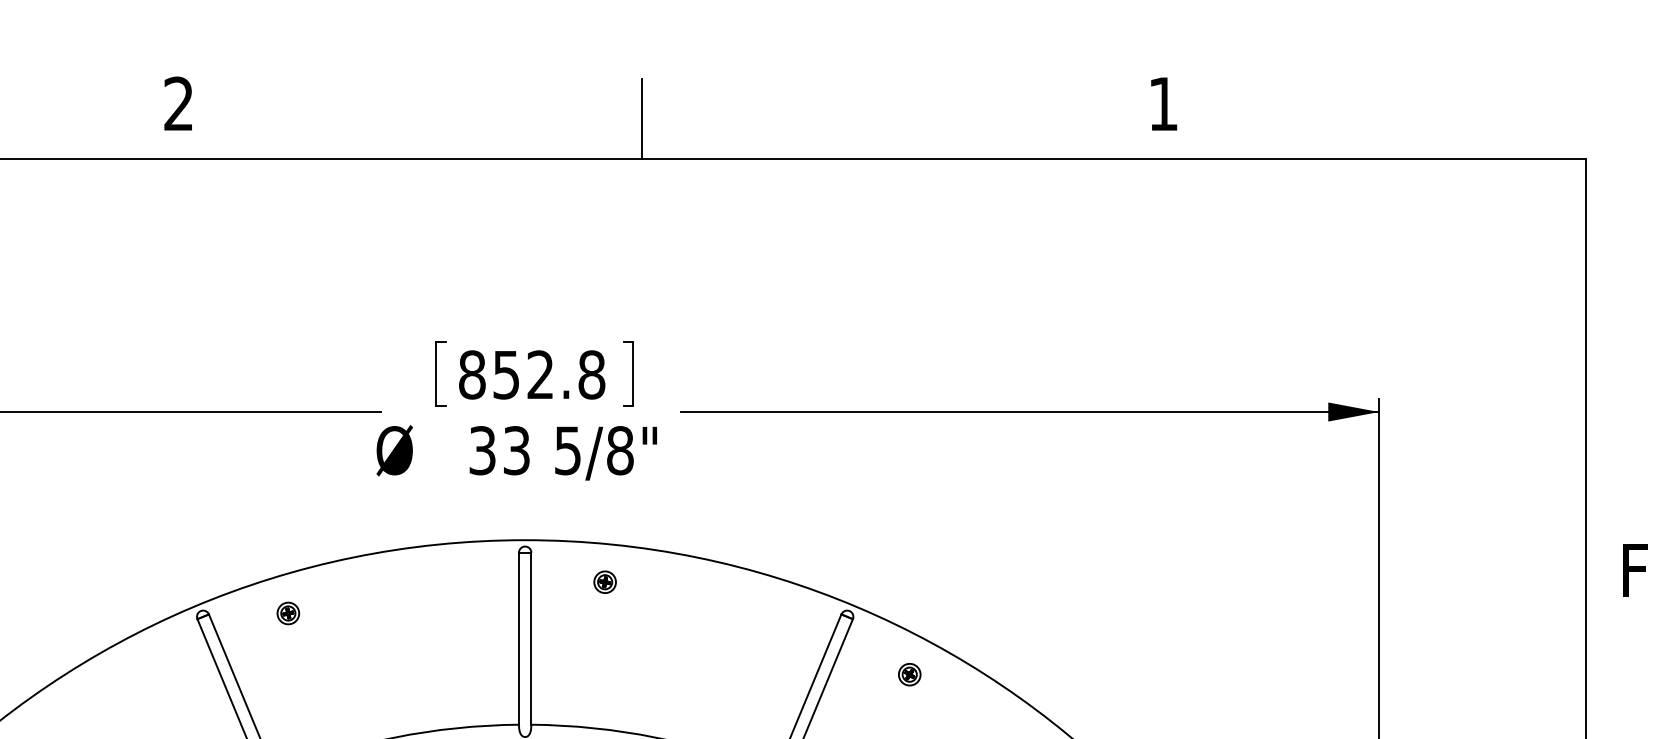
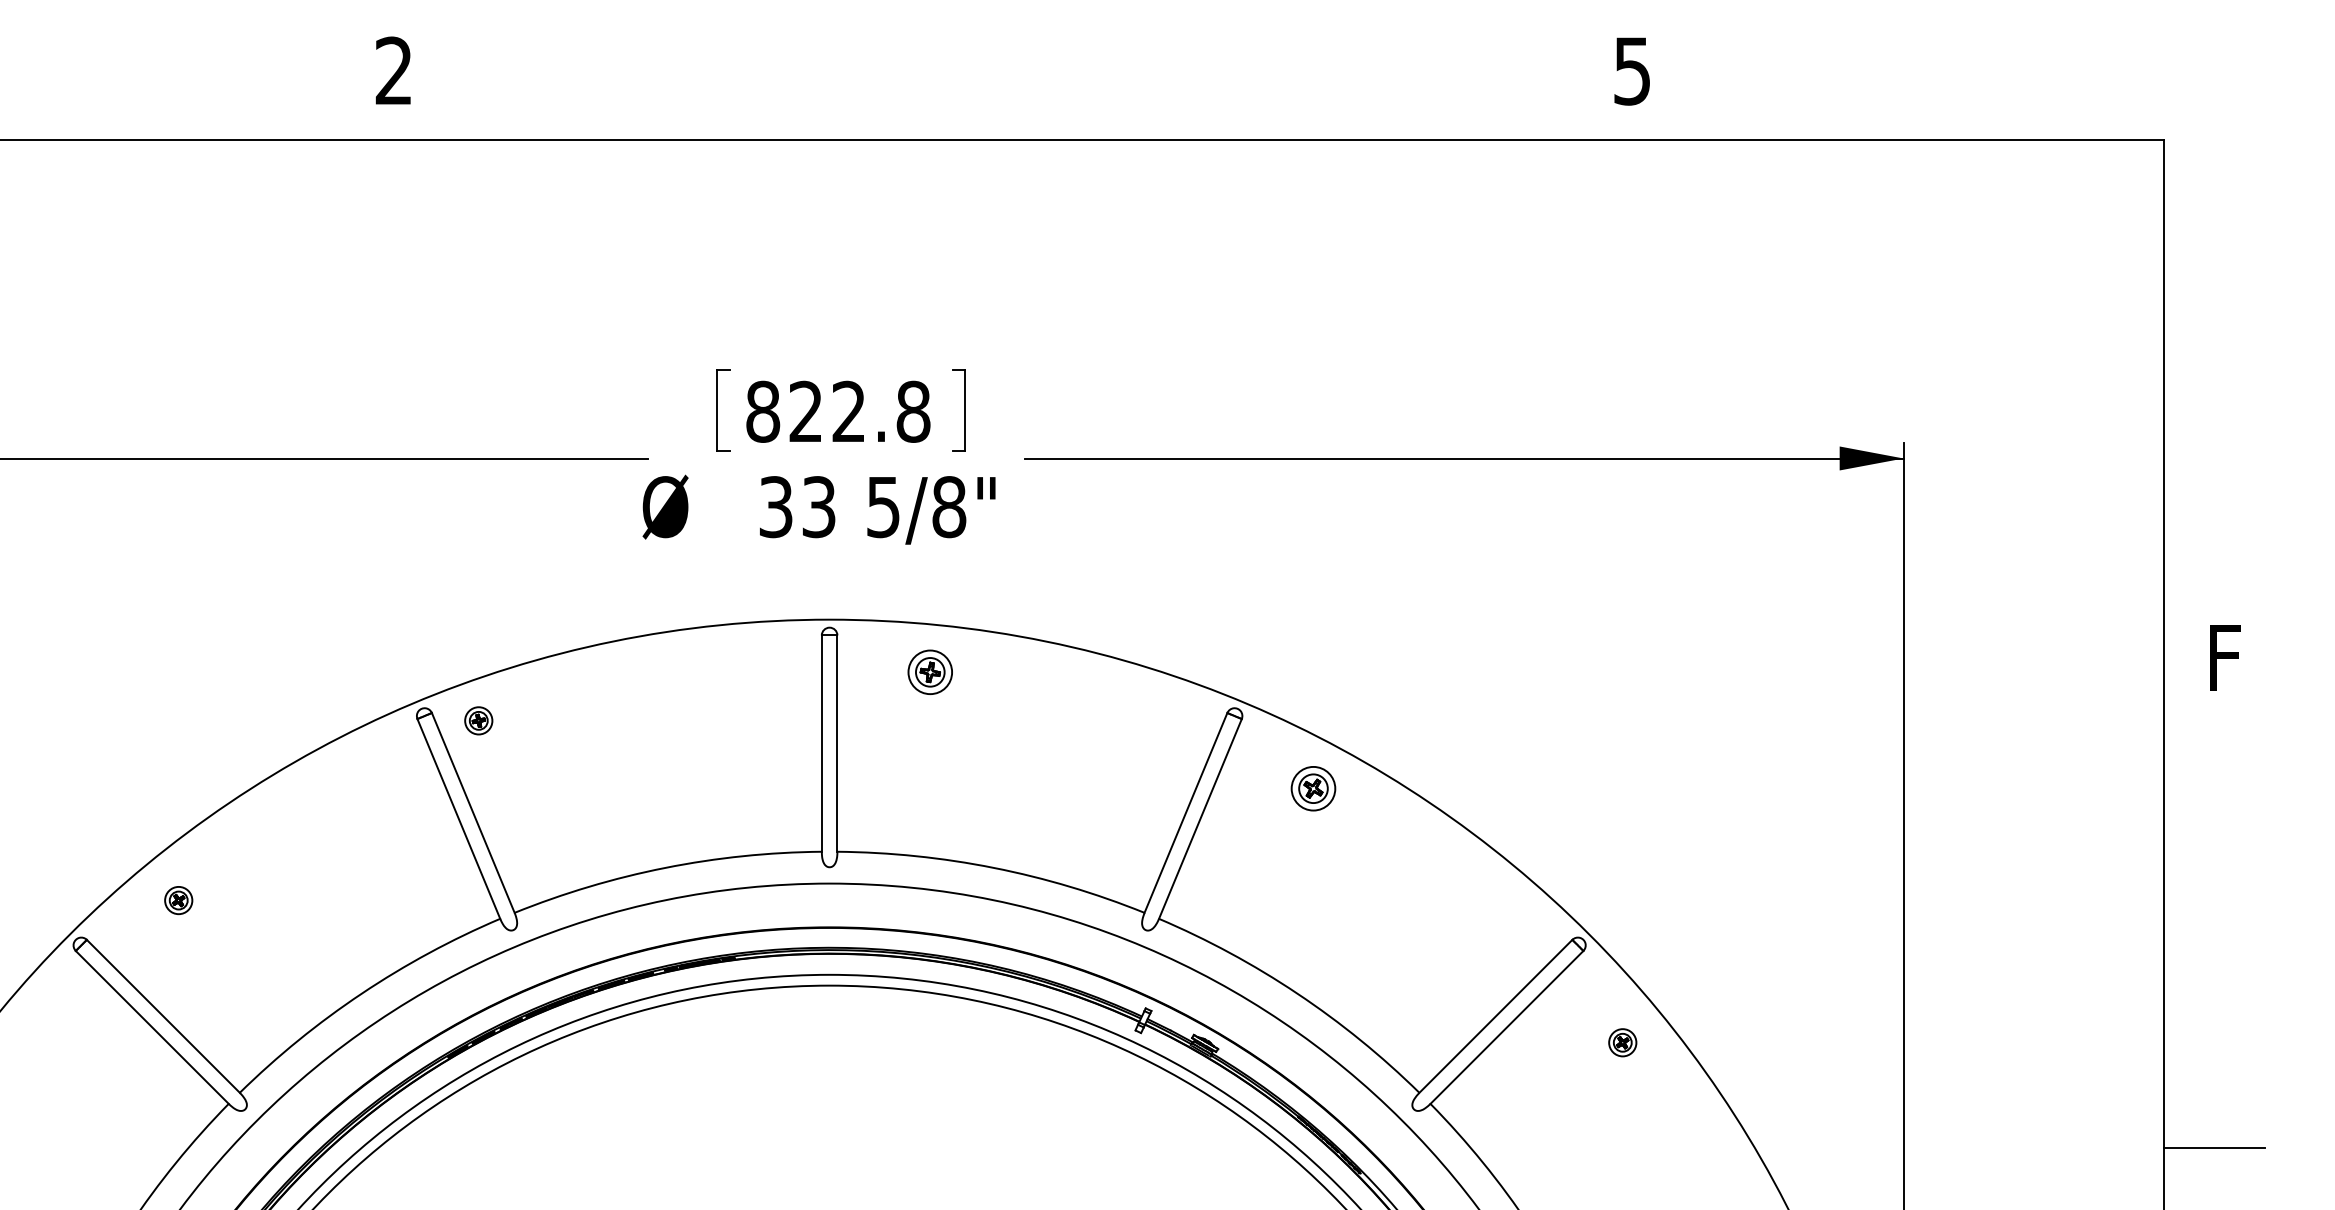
text: (1162, 104) -> (1631, 71), 1 -> 5
line: (641, 118) -> (976, 89), removed
text: (506, 374) -> (805, 411), 852.8 -> 822.8
part: (604, 582) -> (929, 672), size x1.6
part: (288, 613) -> (478, 720), moved
part: (909, 674) -> (1312, 788), size x1.6

